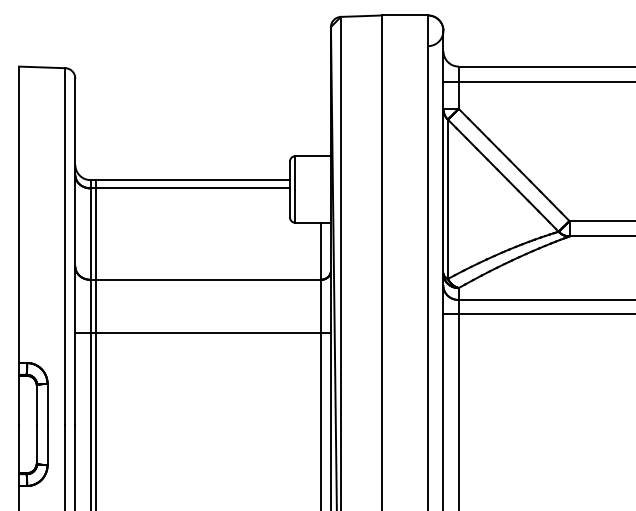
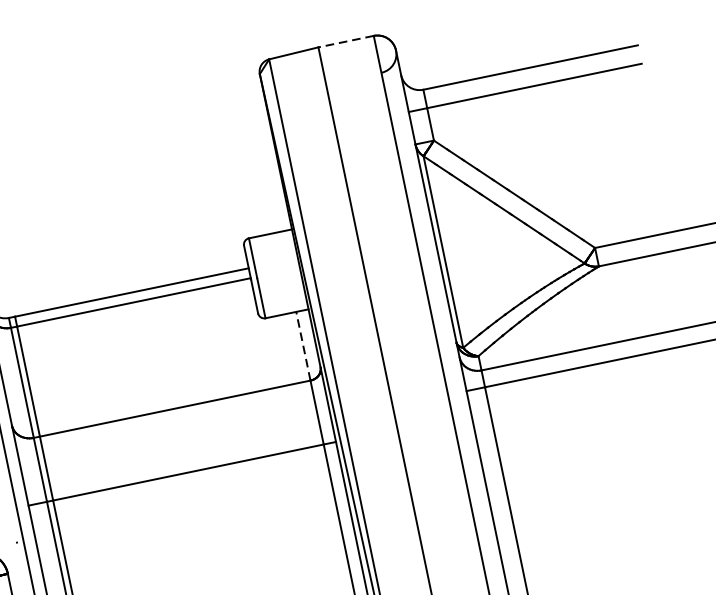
line: (404, 15) -> (345, 41), solid -> dashed
line: (320, 251) -> (303, 346), solid -> dashed

